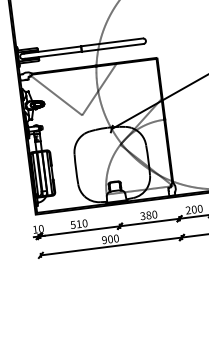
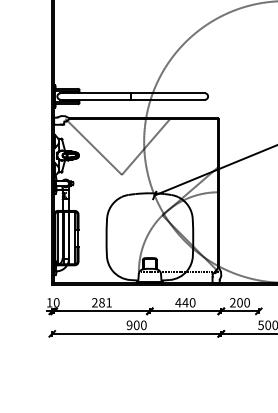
text: (145, 215) -> (181, 302), 380 -> 440
text: (78, 224) -> (101, 302), 510 -> 281

